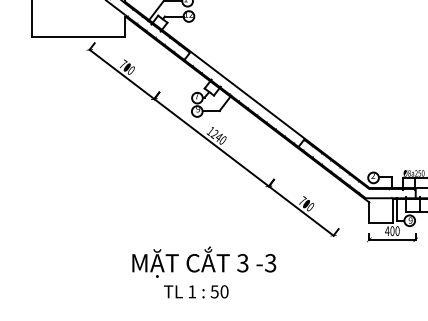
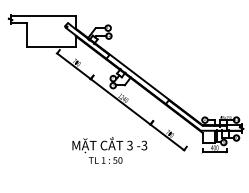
text: (203, 272) -> (109, 150), moved

